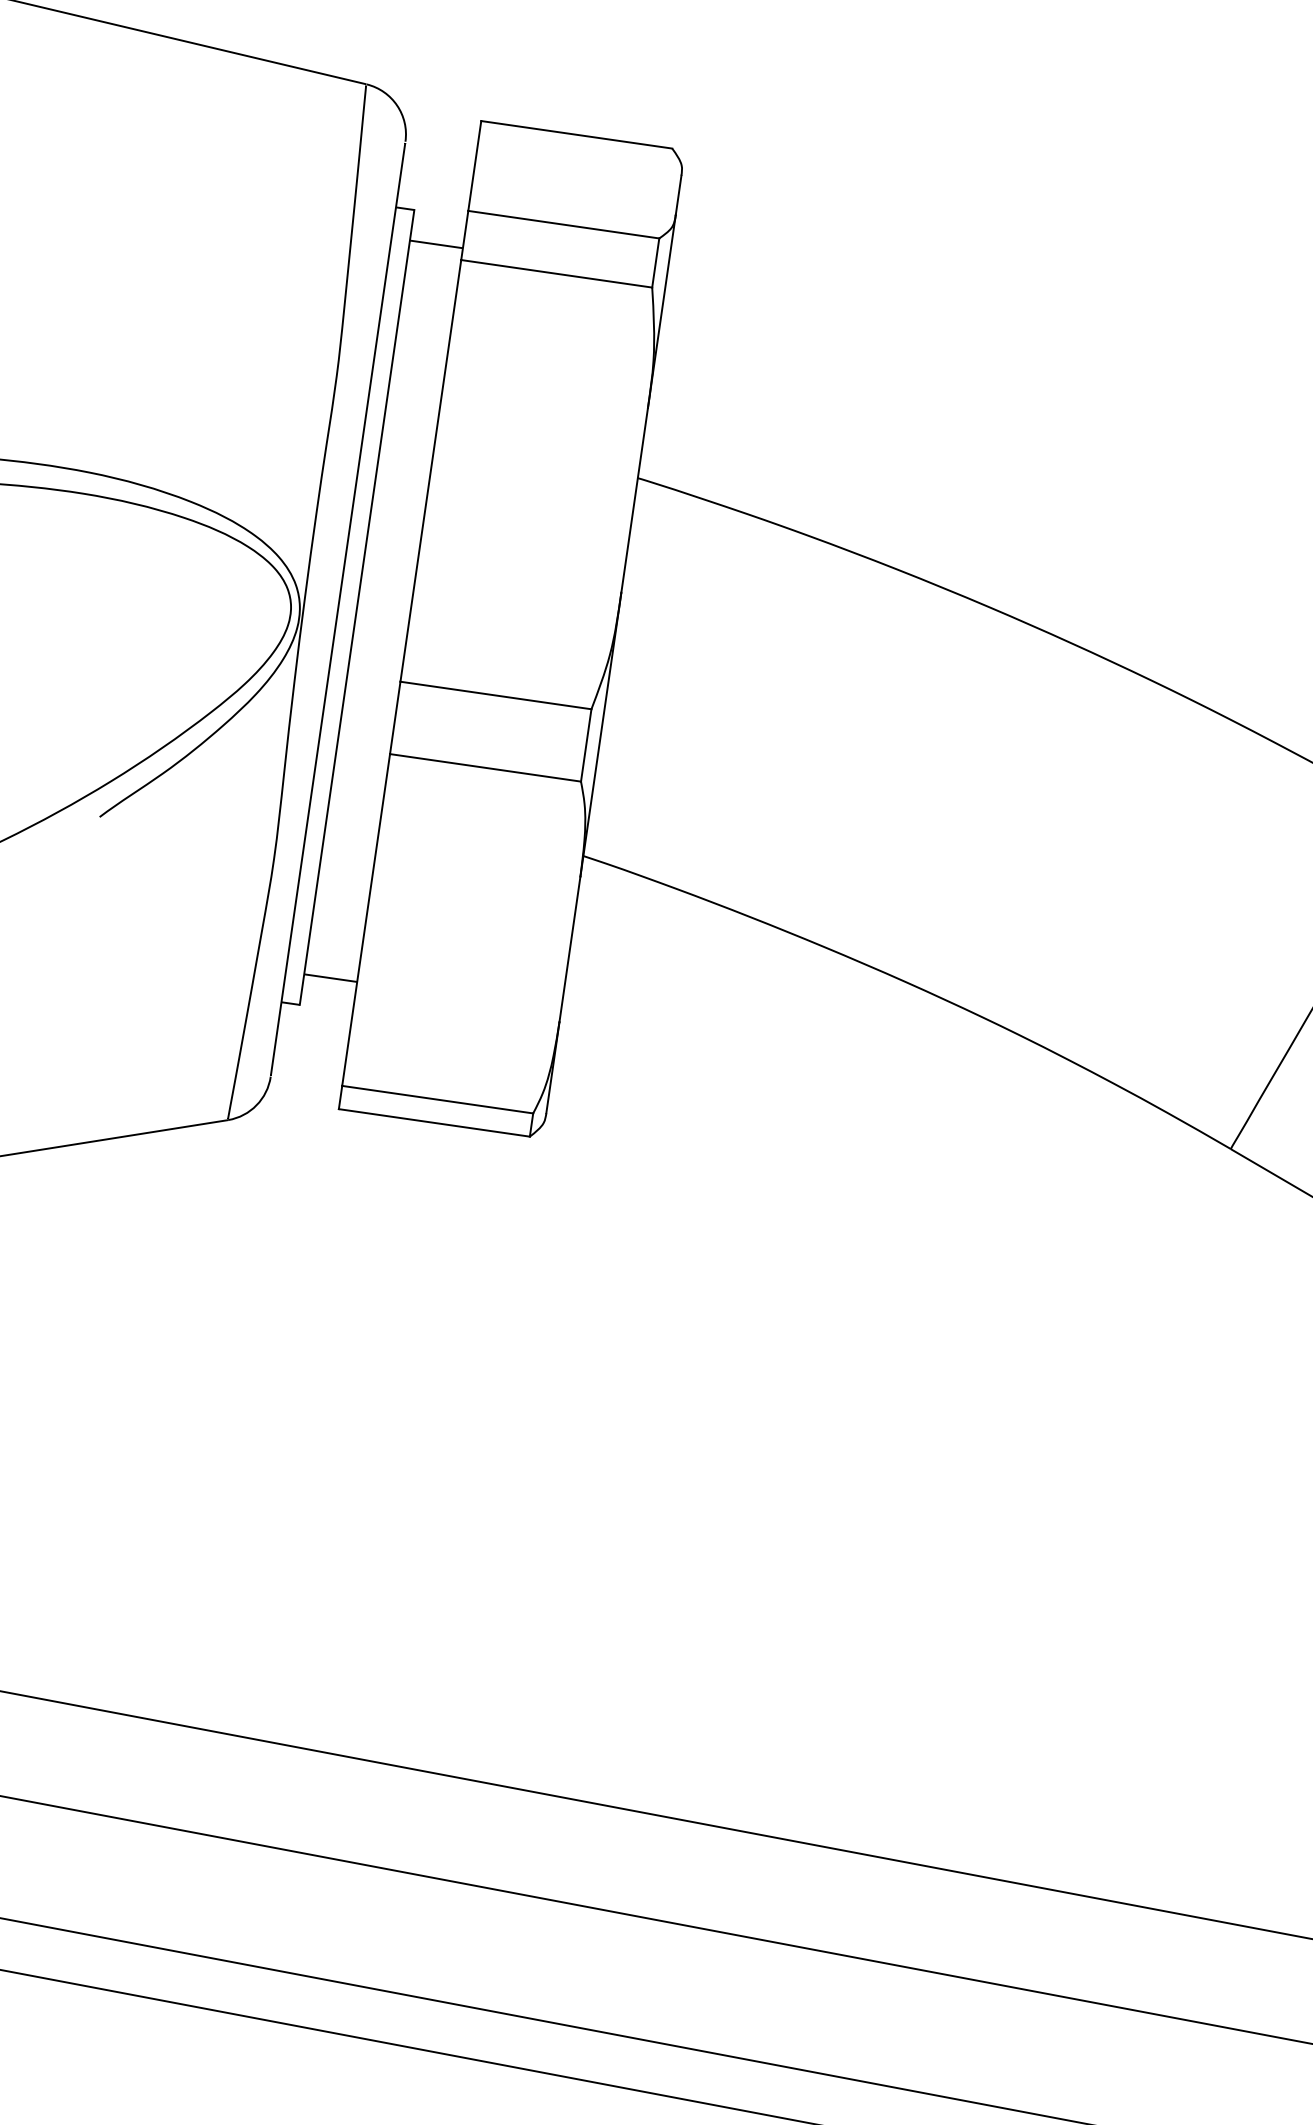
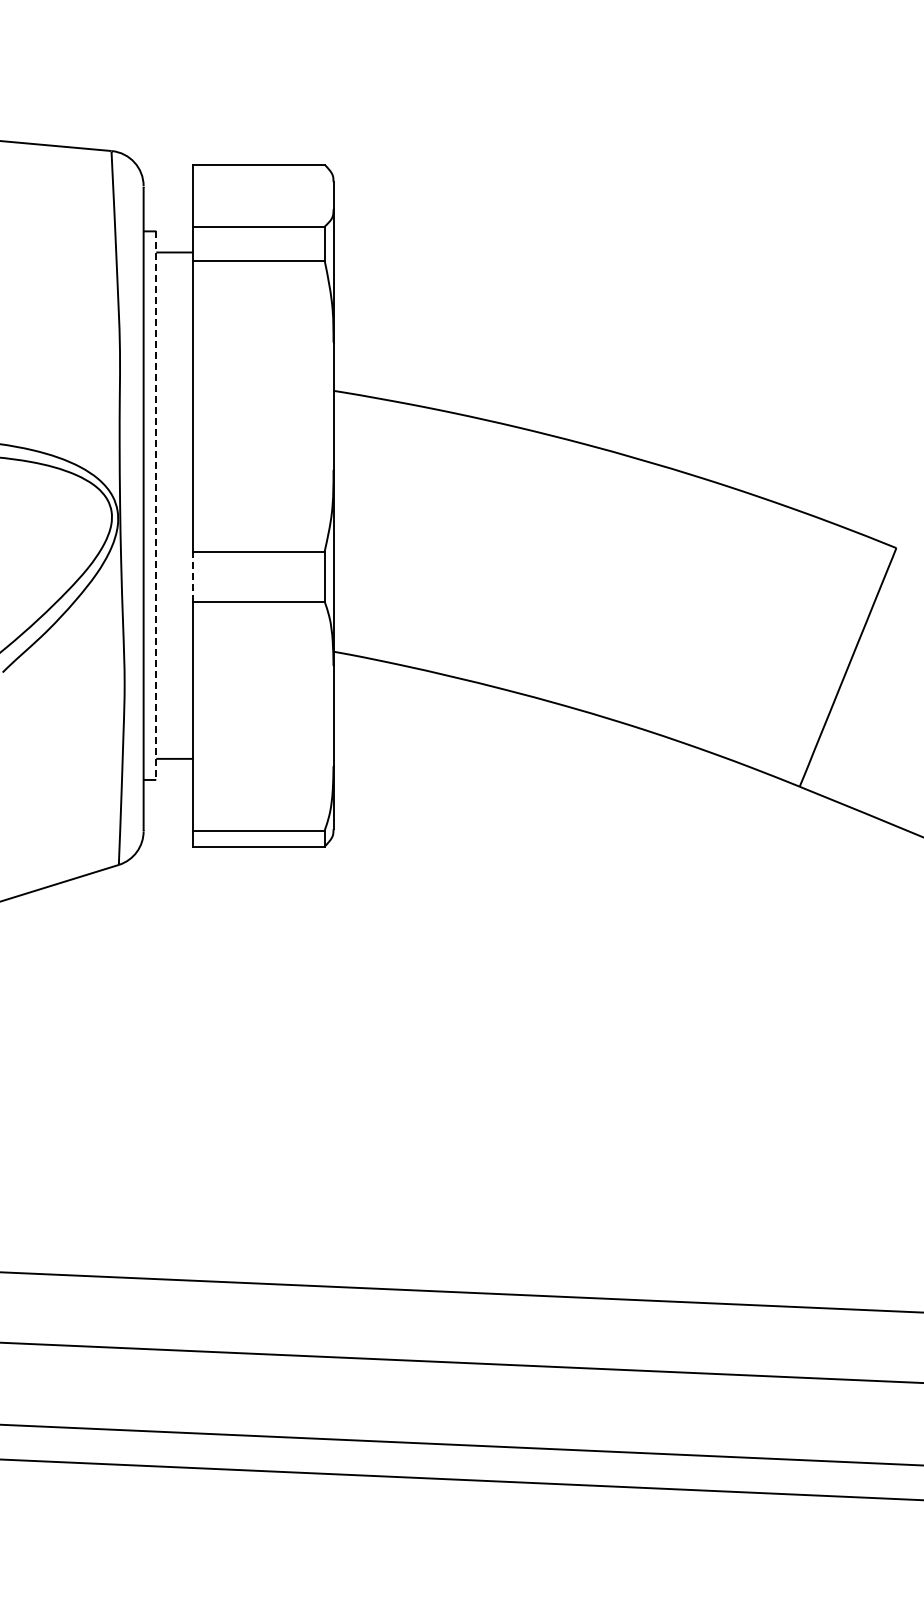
line: (357, 608) -> (156, 506), solid -> dashed
line: (394, 717) -> (192, 576), solid -> dashed

